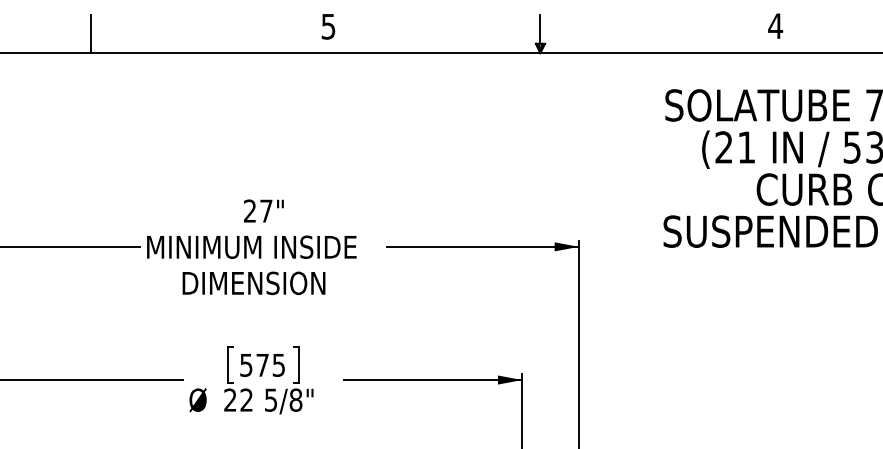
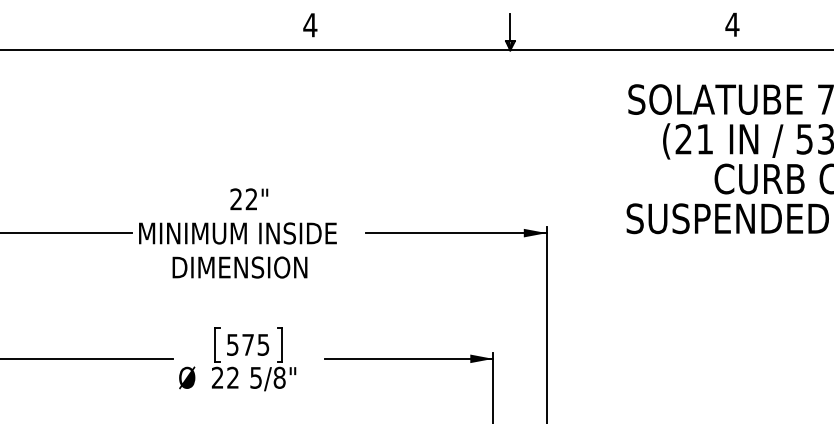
text: (328, 26) -> (310, 25), 5 -> 4
line: (90, 33) -> (85, 31), removed
text: (266, 210) -> (251, 198), 27" -> 22"

